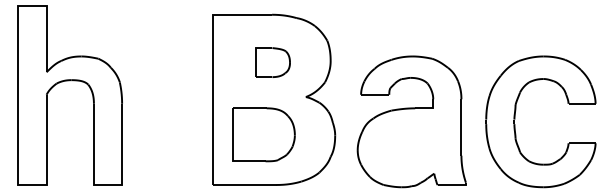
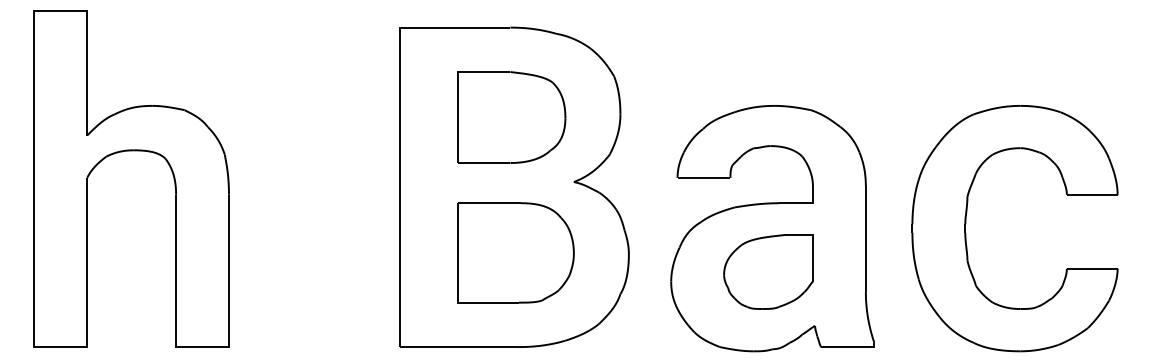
part: (272, 62) -> (511, 117), size x1.67
part: (263, 134) -> (515, 252), moved
part: (409, 144) -> (768, 271), added

